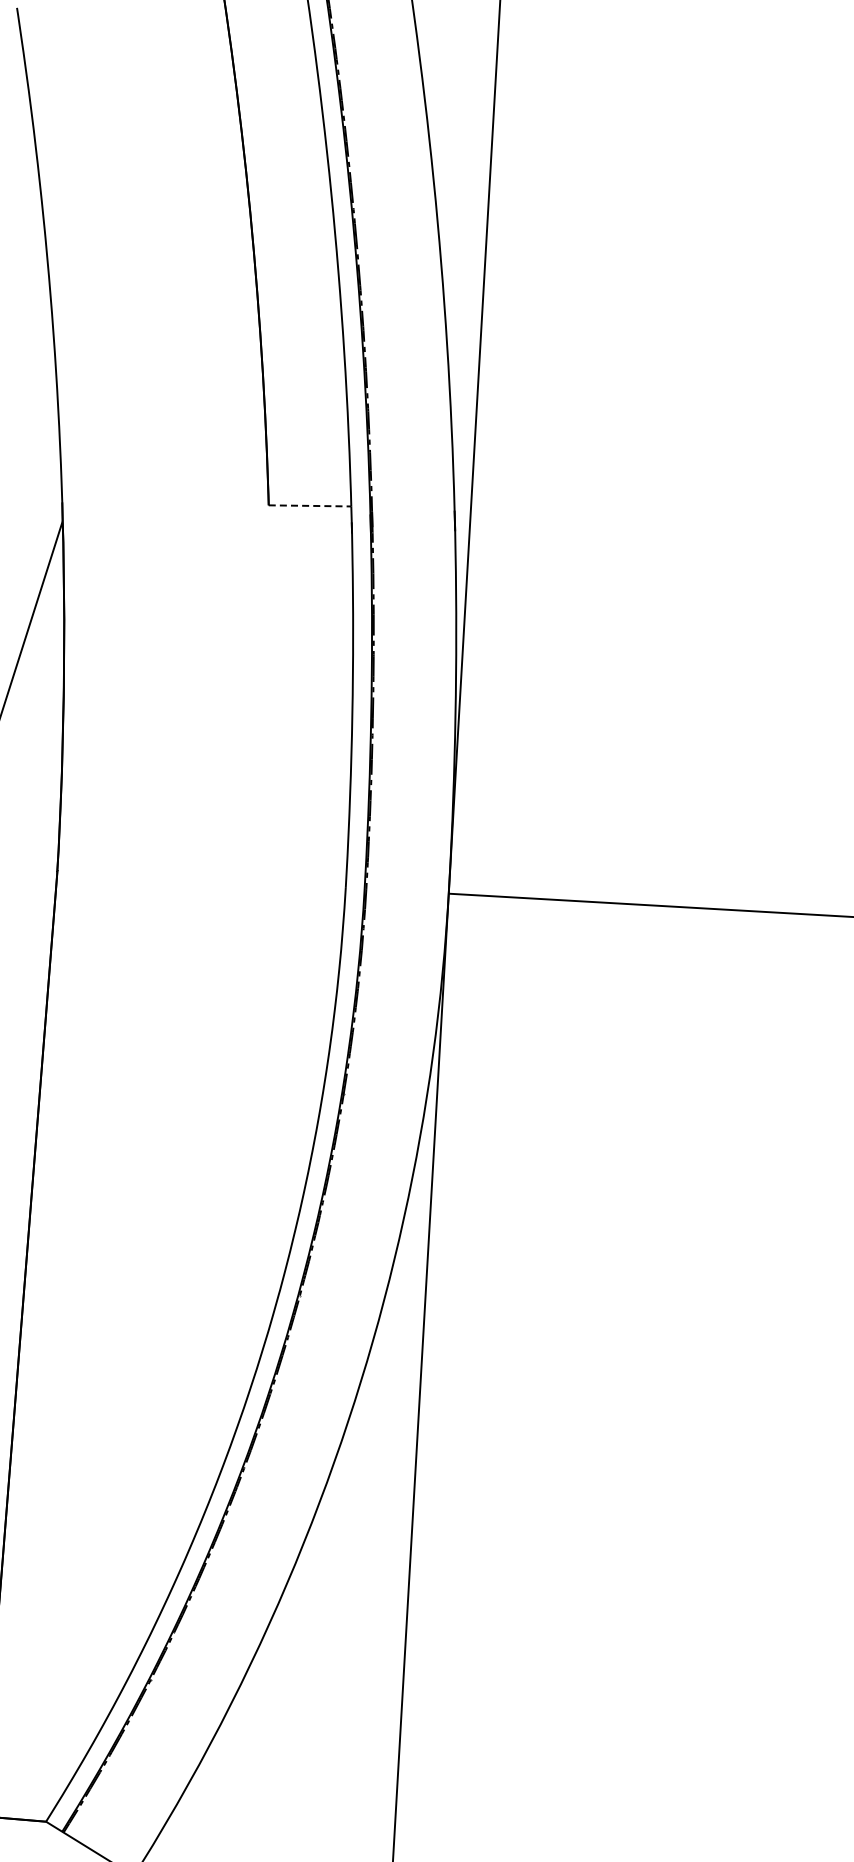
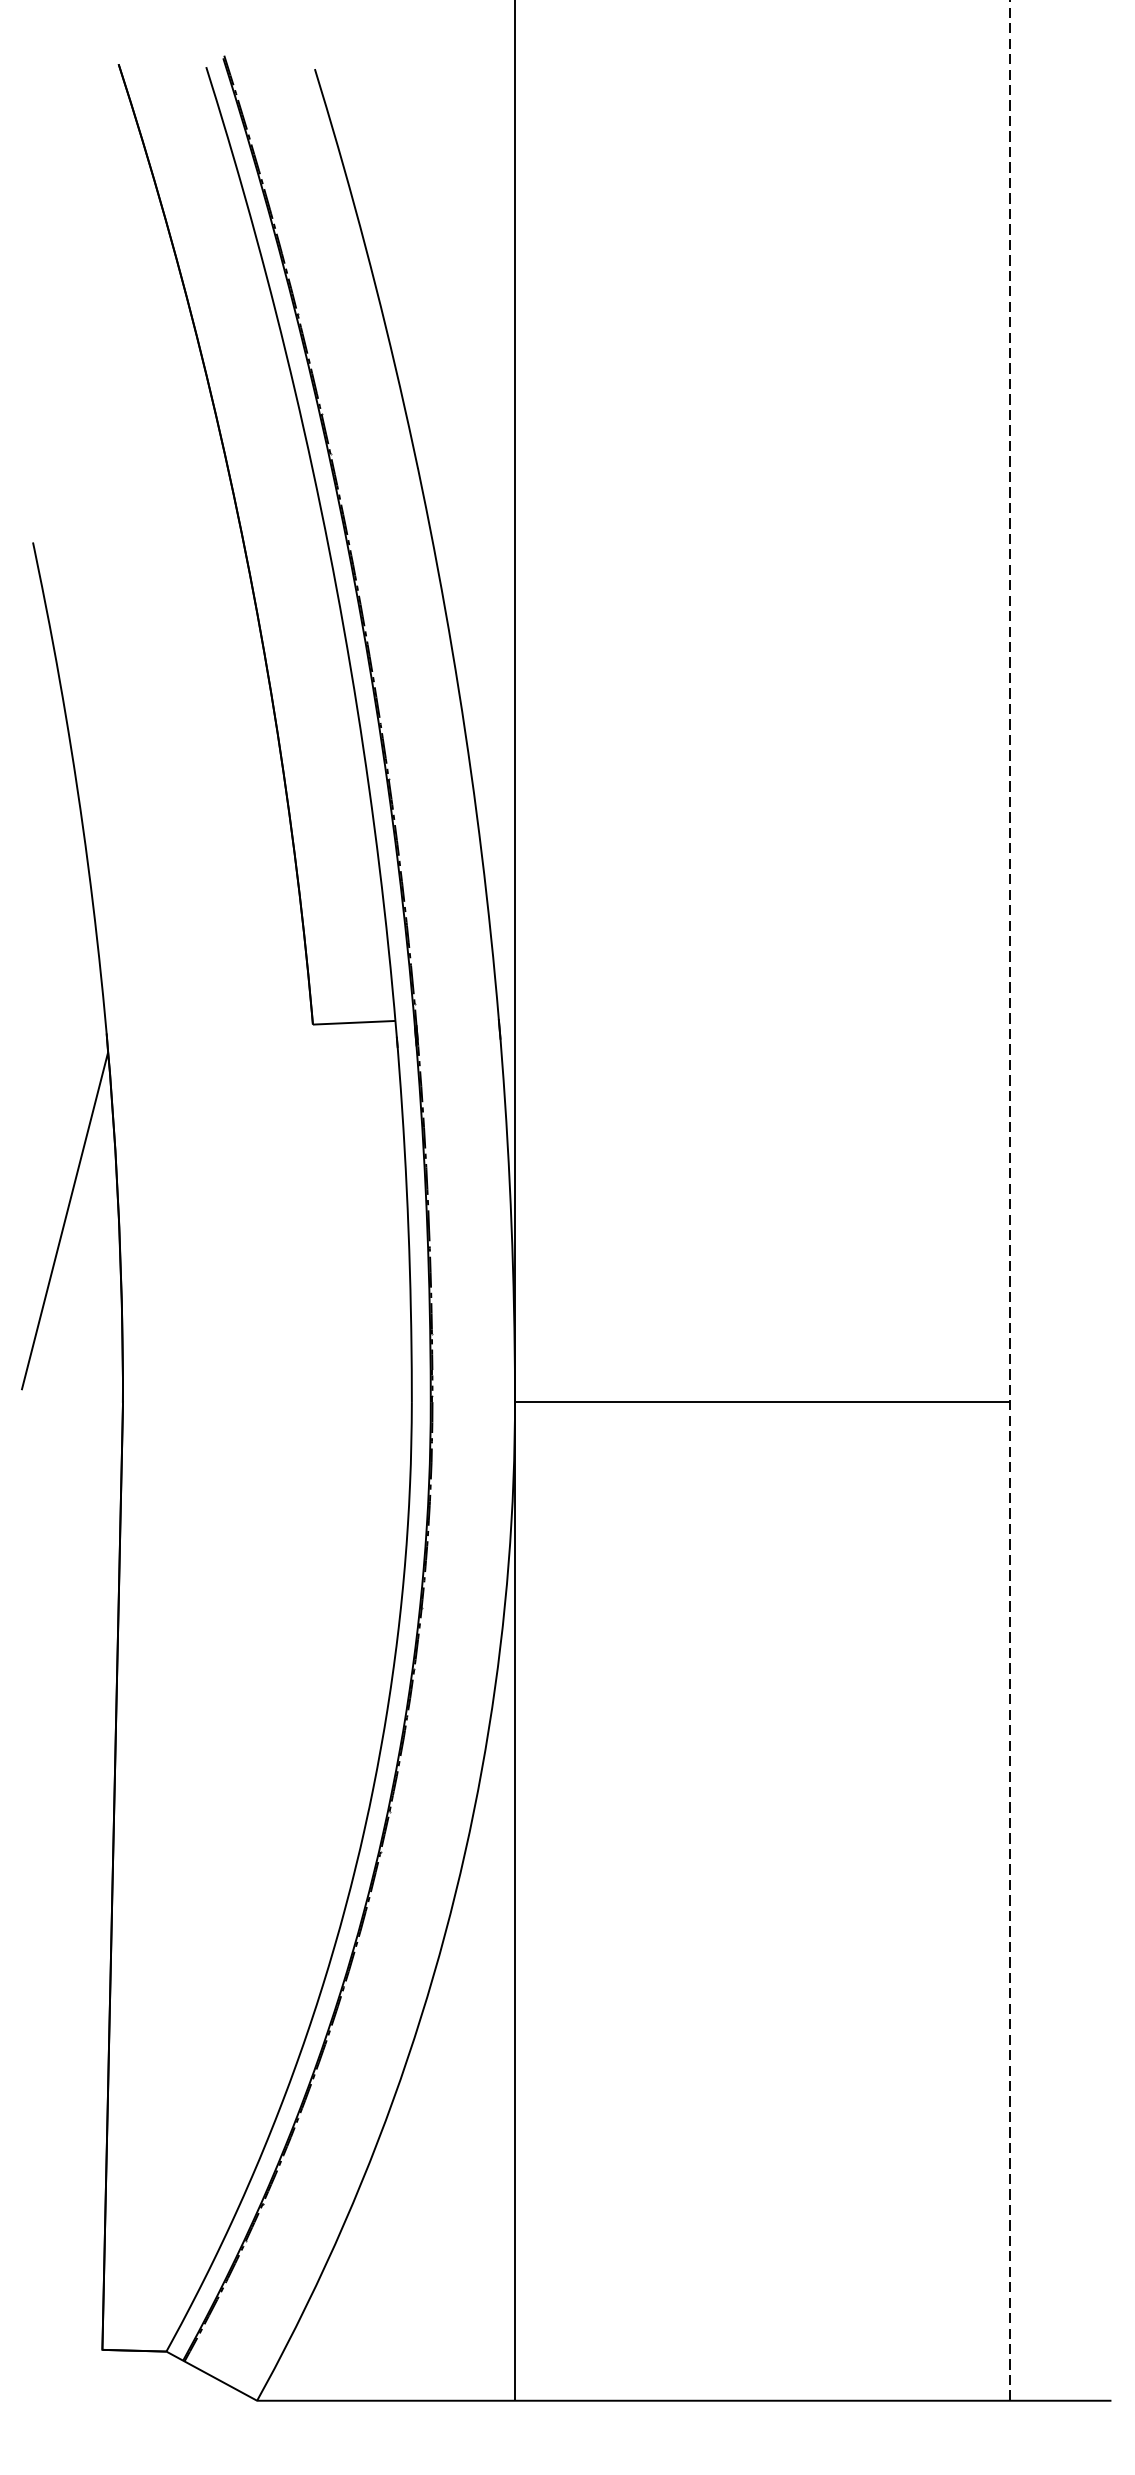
line: (310, 505) -> (354, 1022), dashed -> solid

